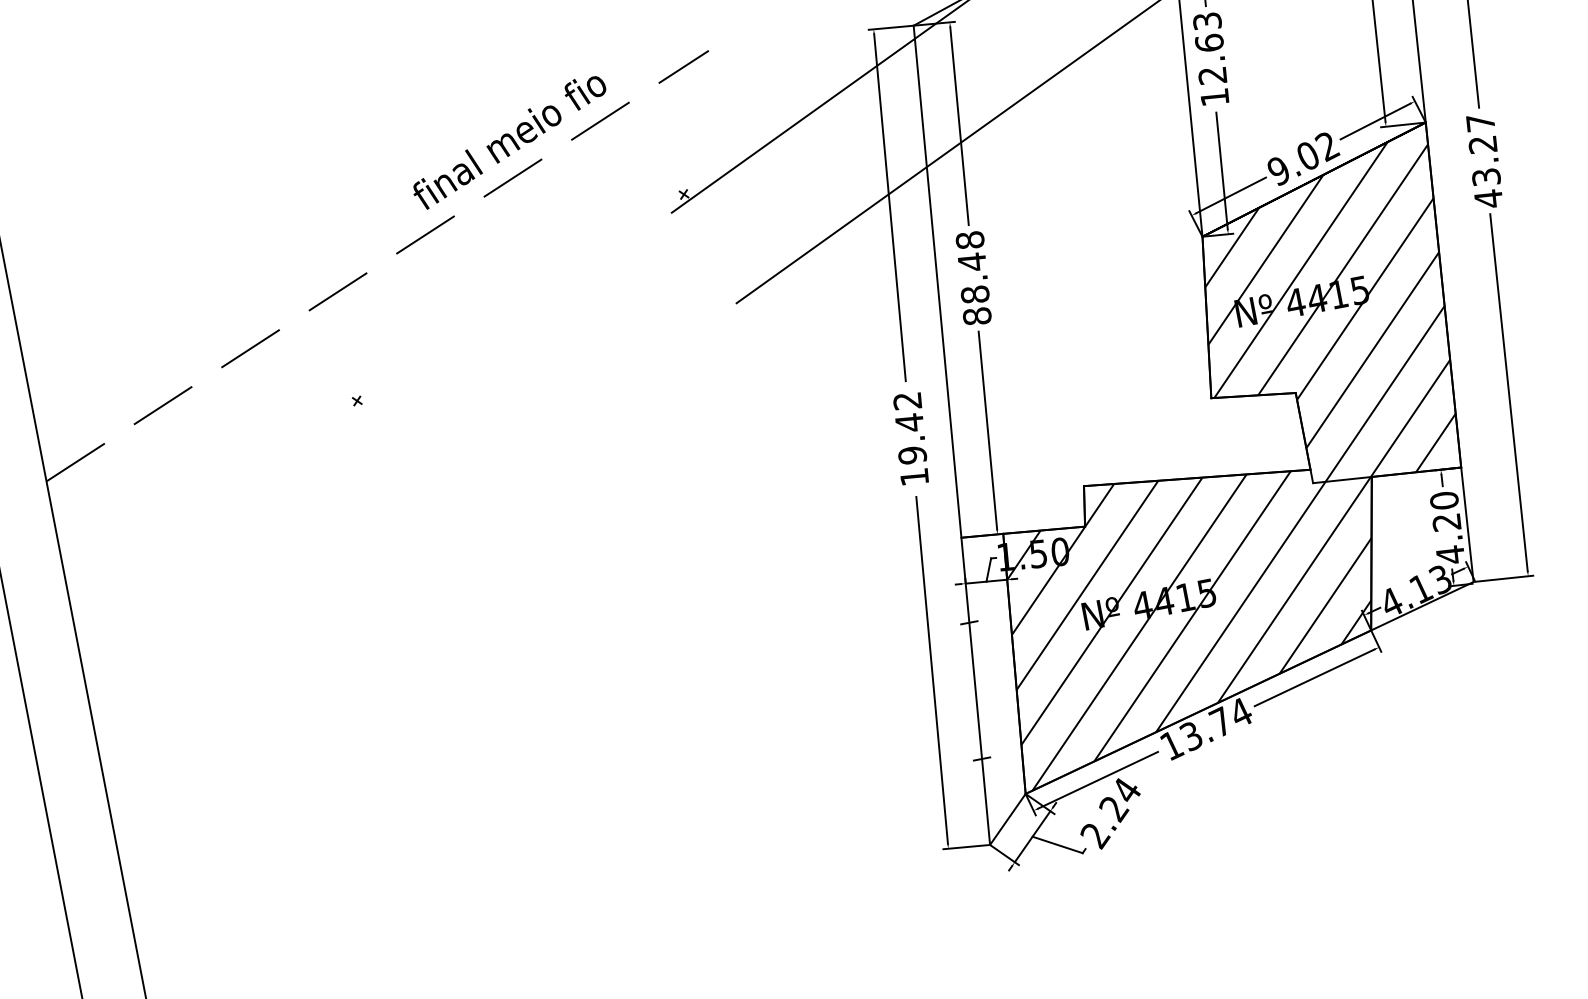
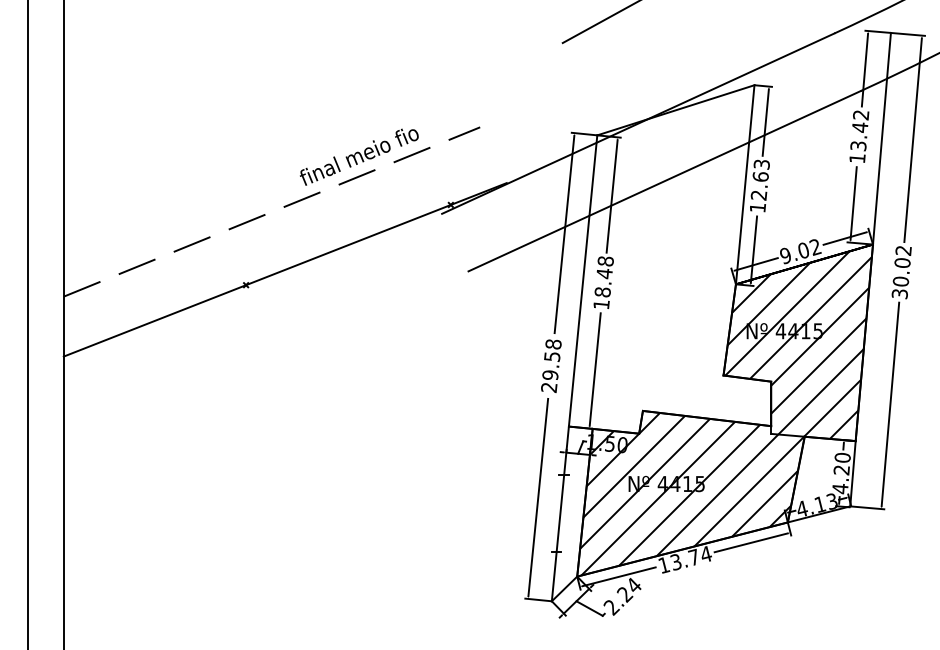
text: (1484, 161) -> (901, 272), 43.27 -> 30.02
text: (977, 316) -> (601, 304), 88.48 -> 18.48
line: (418, 361) -> (284, 269), added
text: (911, 439) -> (551, 366), 19.42 -> 29.58

